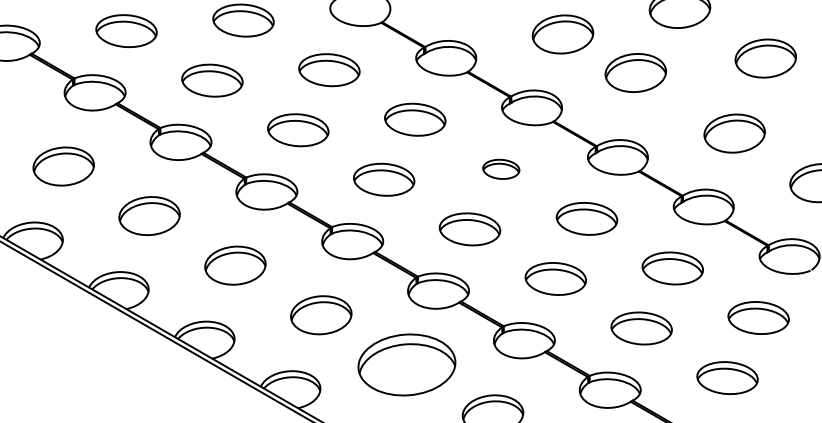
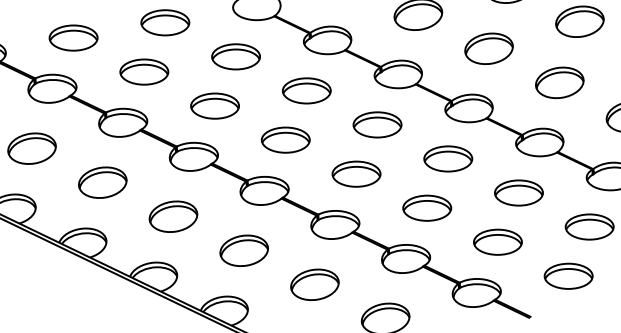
part: (635, 72) -> (488, 48), moved
part: (501, 169) -> (377, 125), size x1.67
part: (407, 364) -> (315, 284), size x0.62

